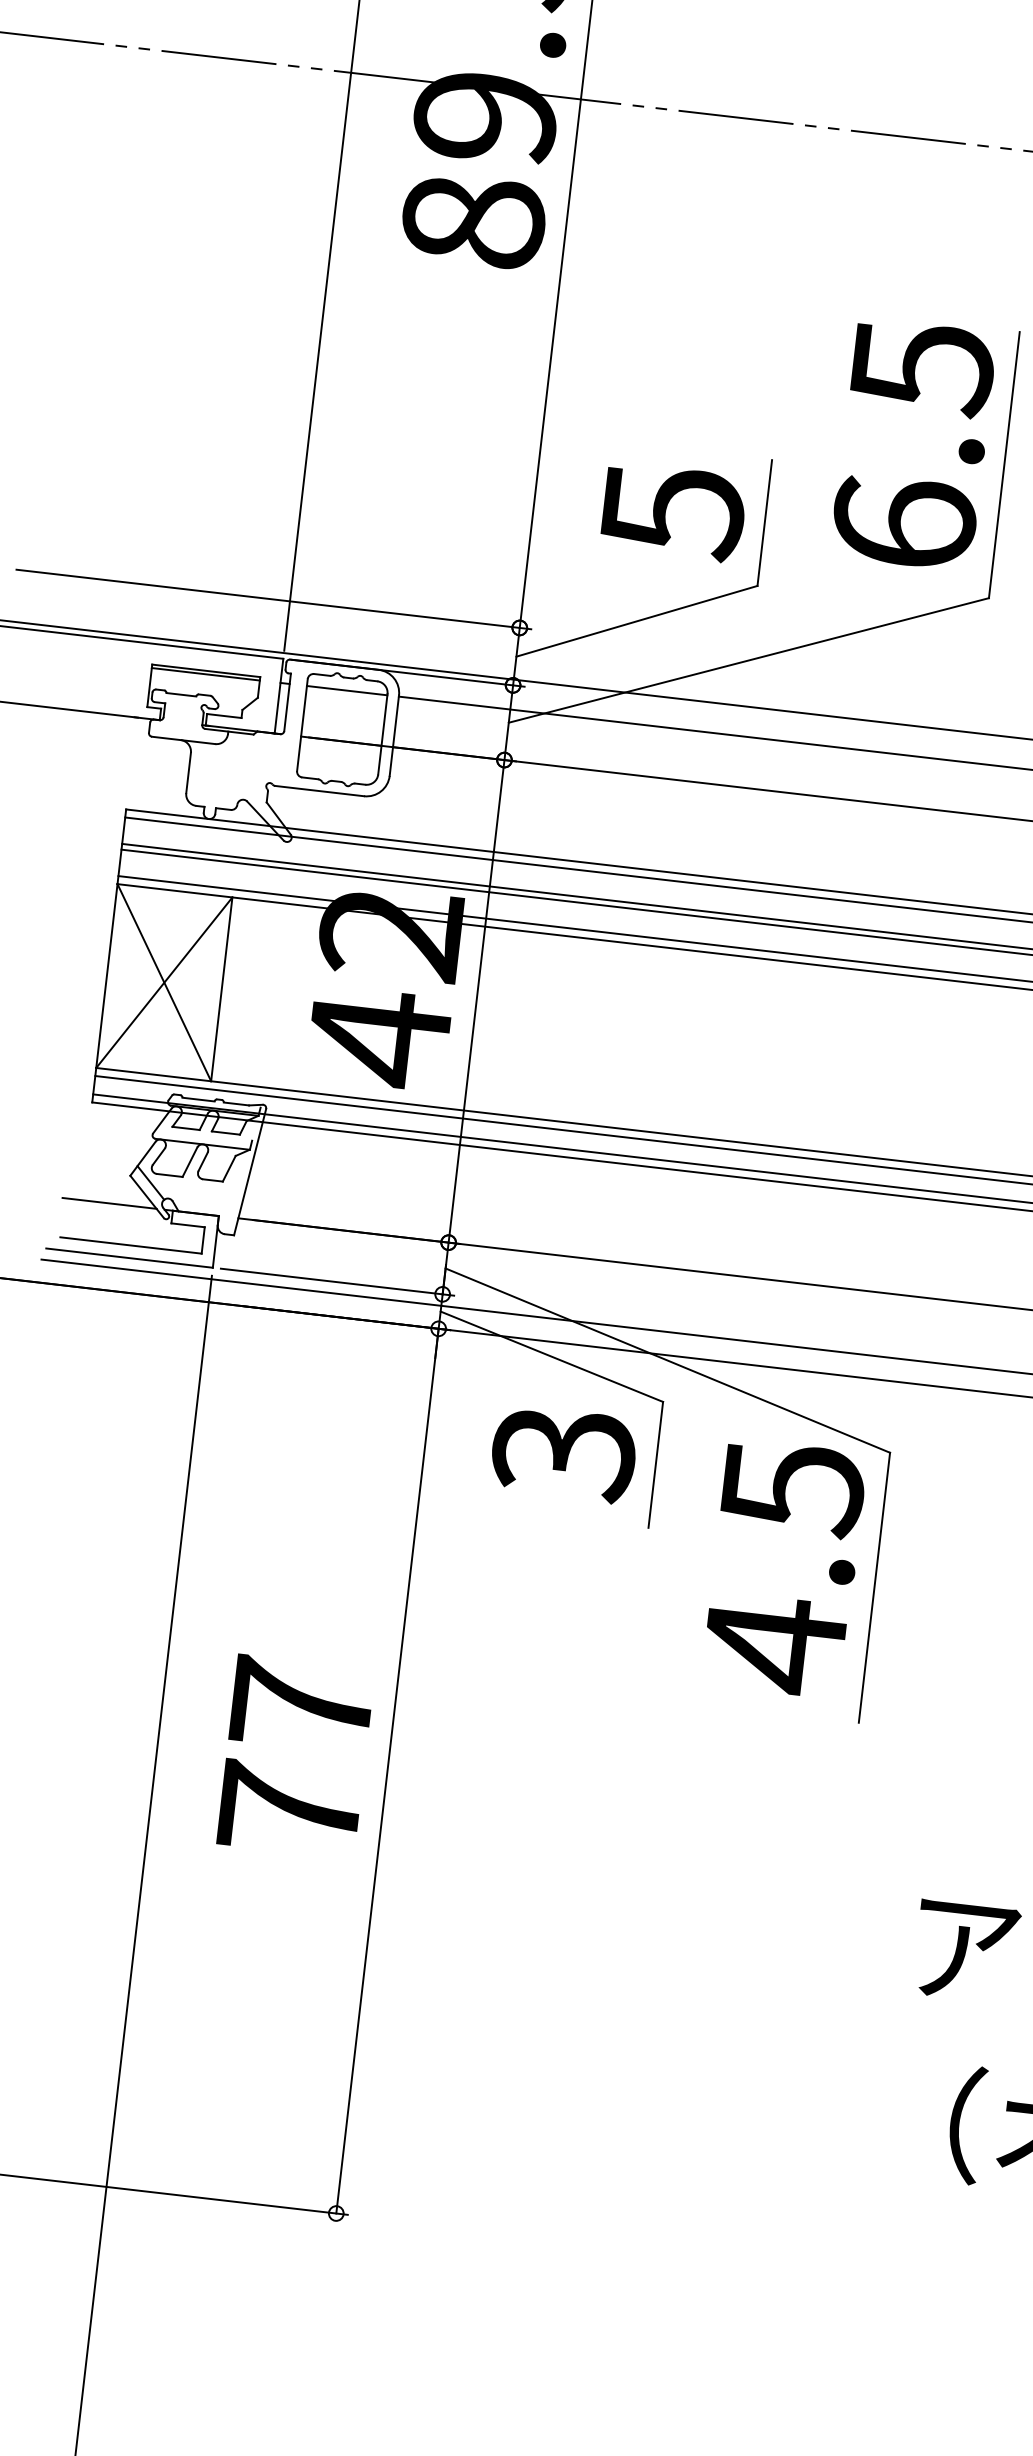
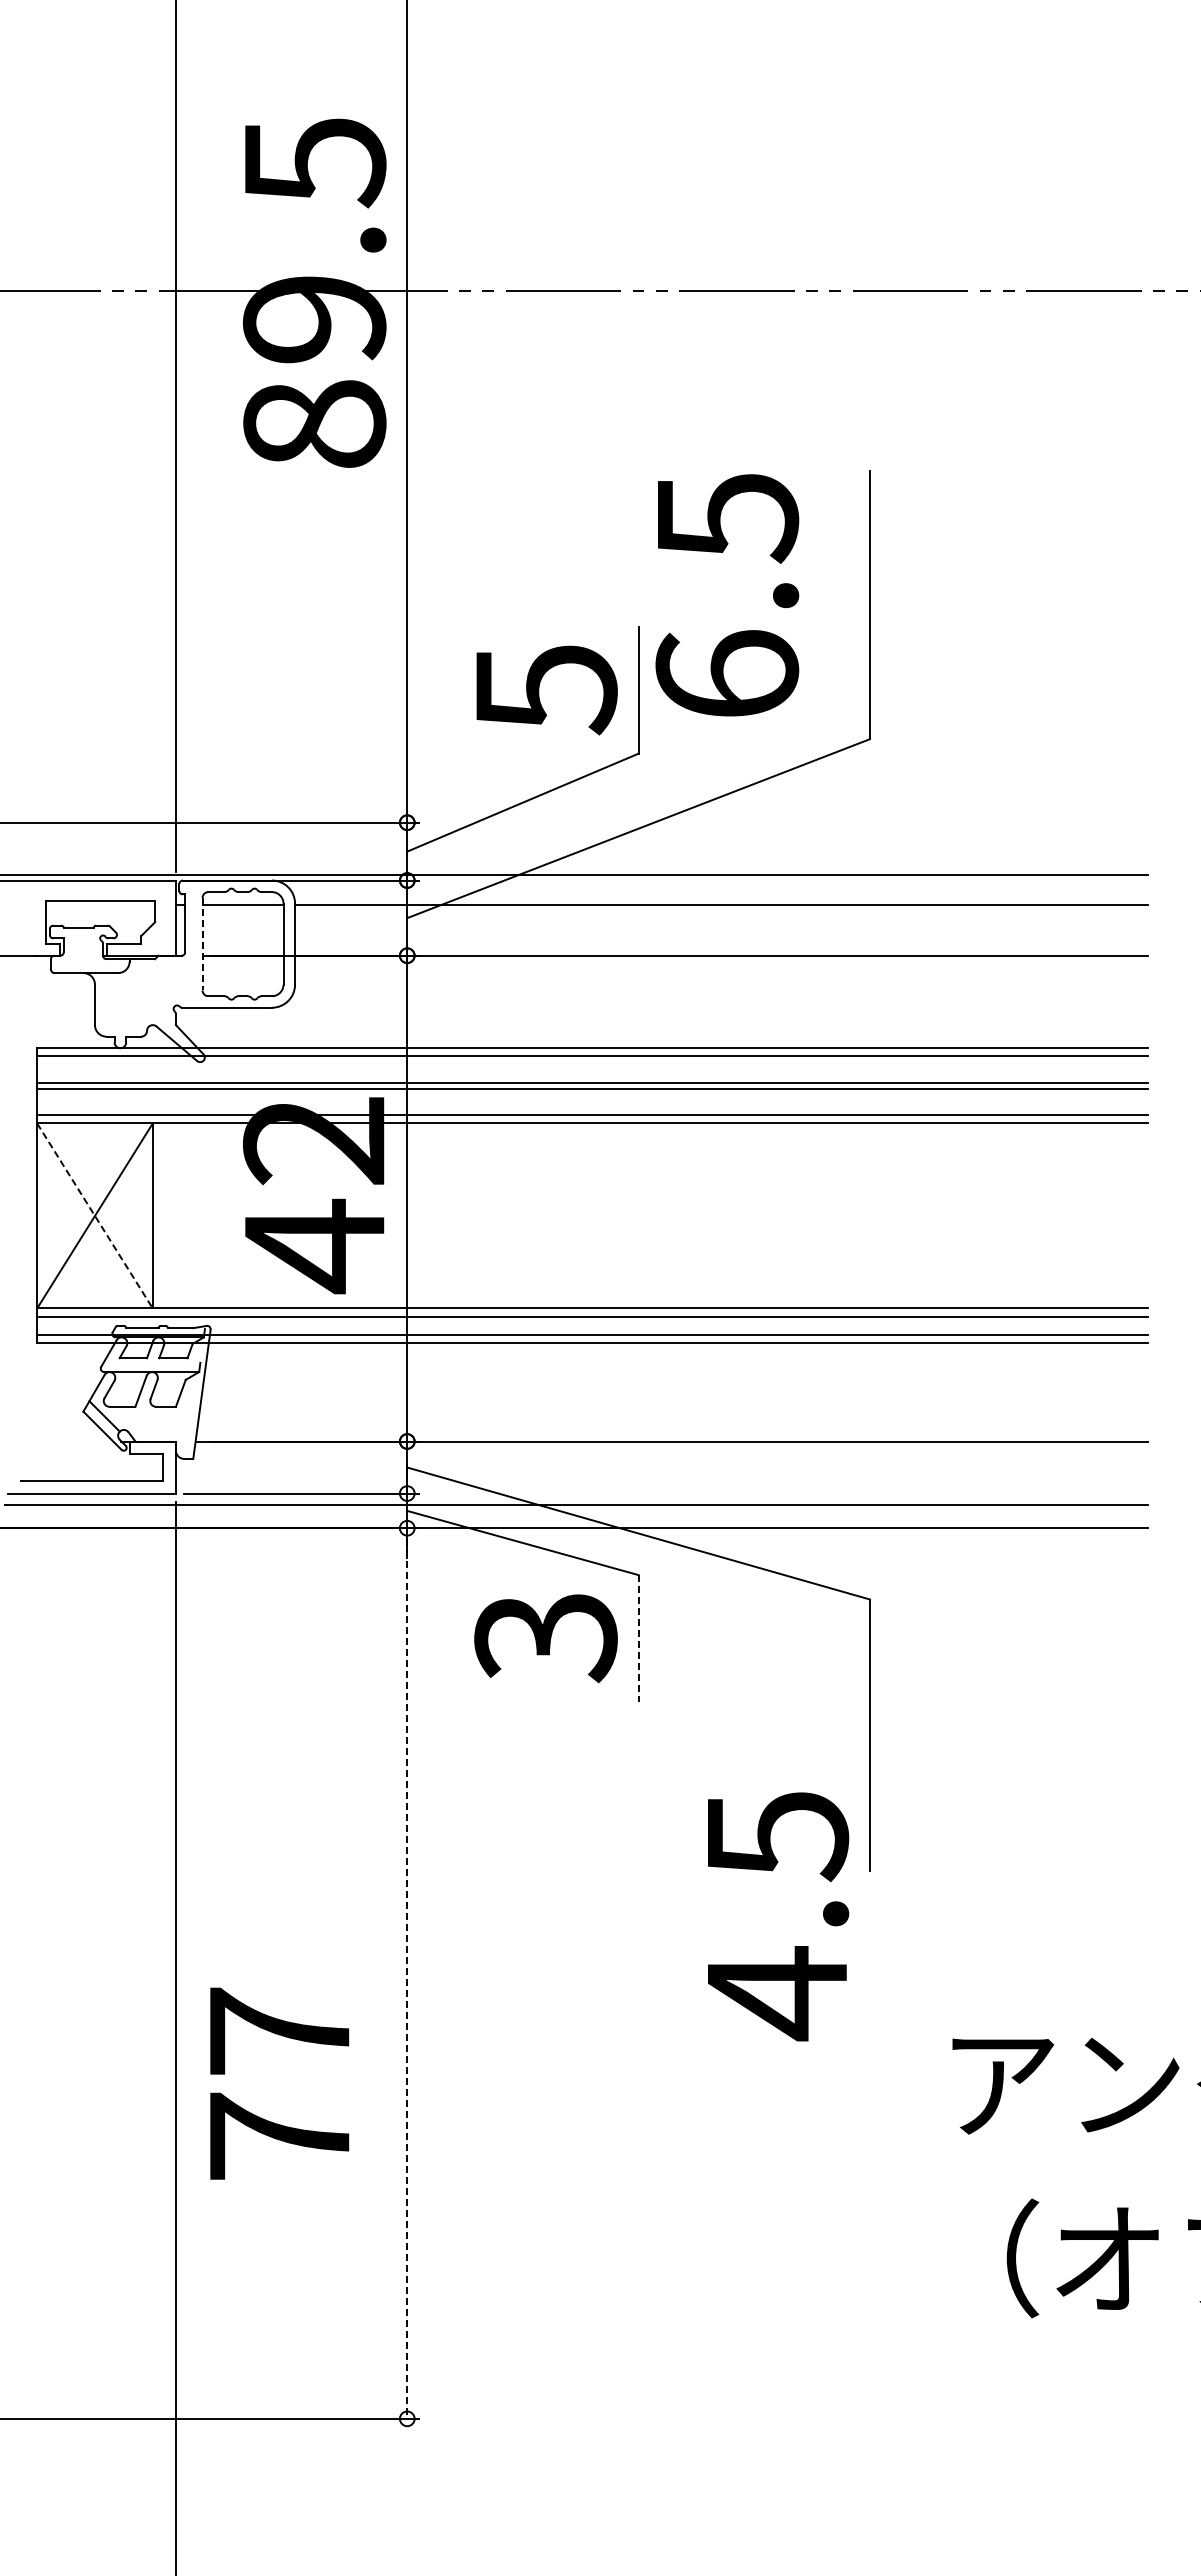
text: (913, 444) -> (727, 595), moved
line: (205, 673) -> (100, 904), removed
line: (302, 725) -> (202, 944), solid -> dashed
line: (164, 983) -> (95, 1216), solid -> dashed
line: (109, 1203) -> (65, 1441), removed
line: (655, 1464) -> (638, 1638), solid -> dashed
text: (784, 1568) -> (778, 1916), moved
text: (295, 1756) -> (279, 2083), moved
line: (387, 1772) -> (407, 1974), solid -> dashed

